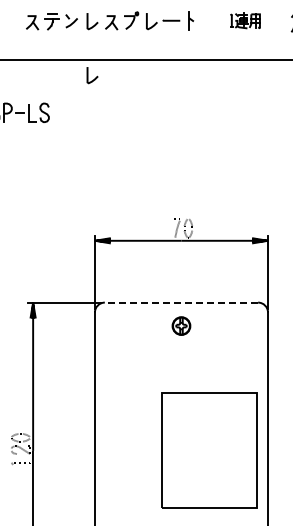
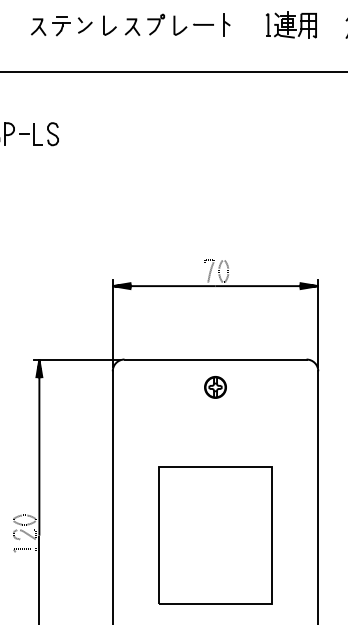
part: (245, 20) -> (291, 24), size x1.43
curve: (95, 77) -> (113, 92), removed
line: (181, 302) -> (215, 359), dashed -> solid
part: (209, 450) -> (215, 535), moved

